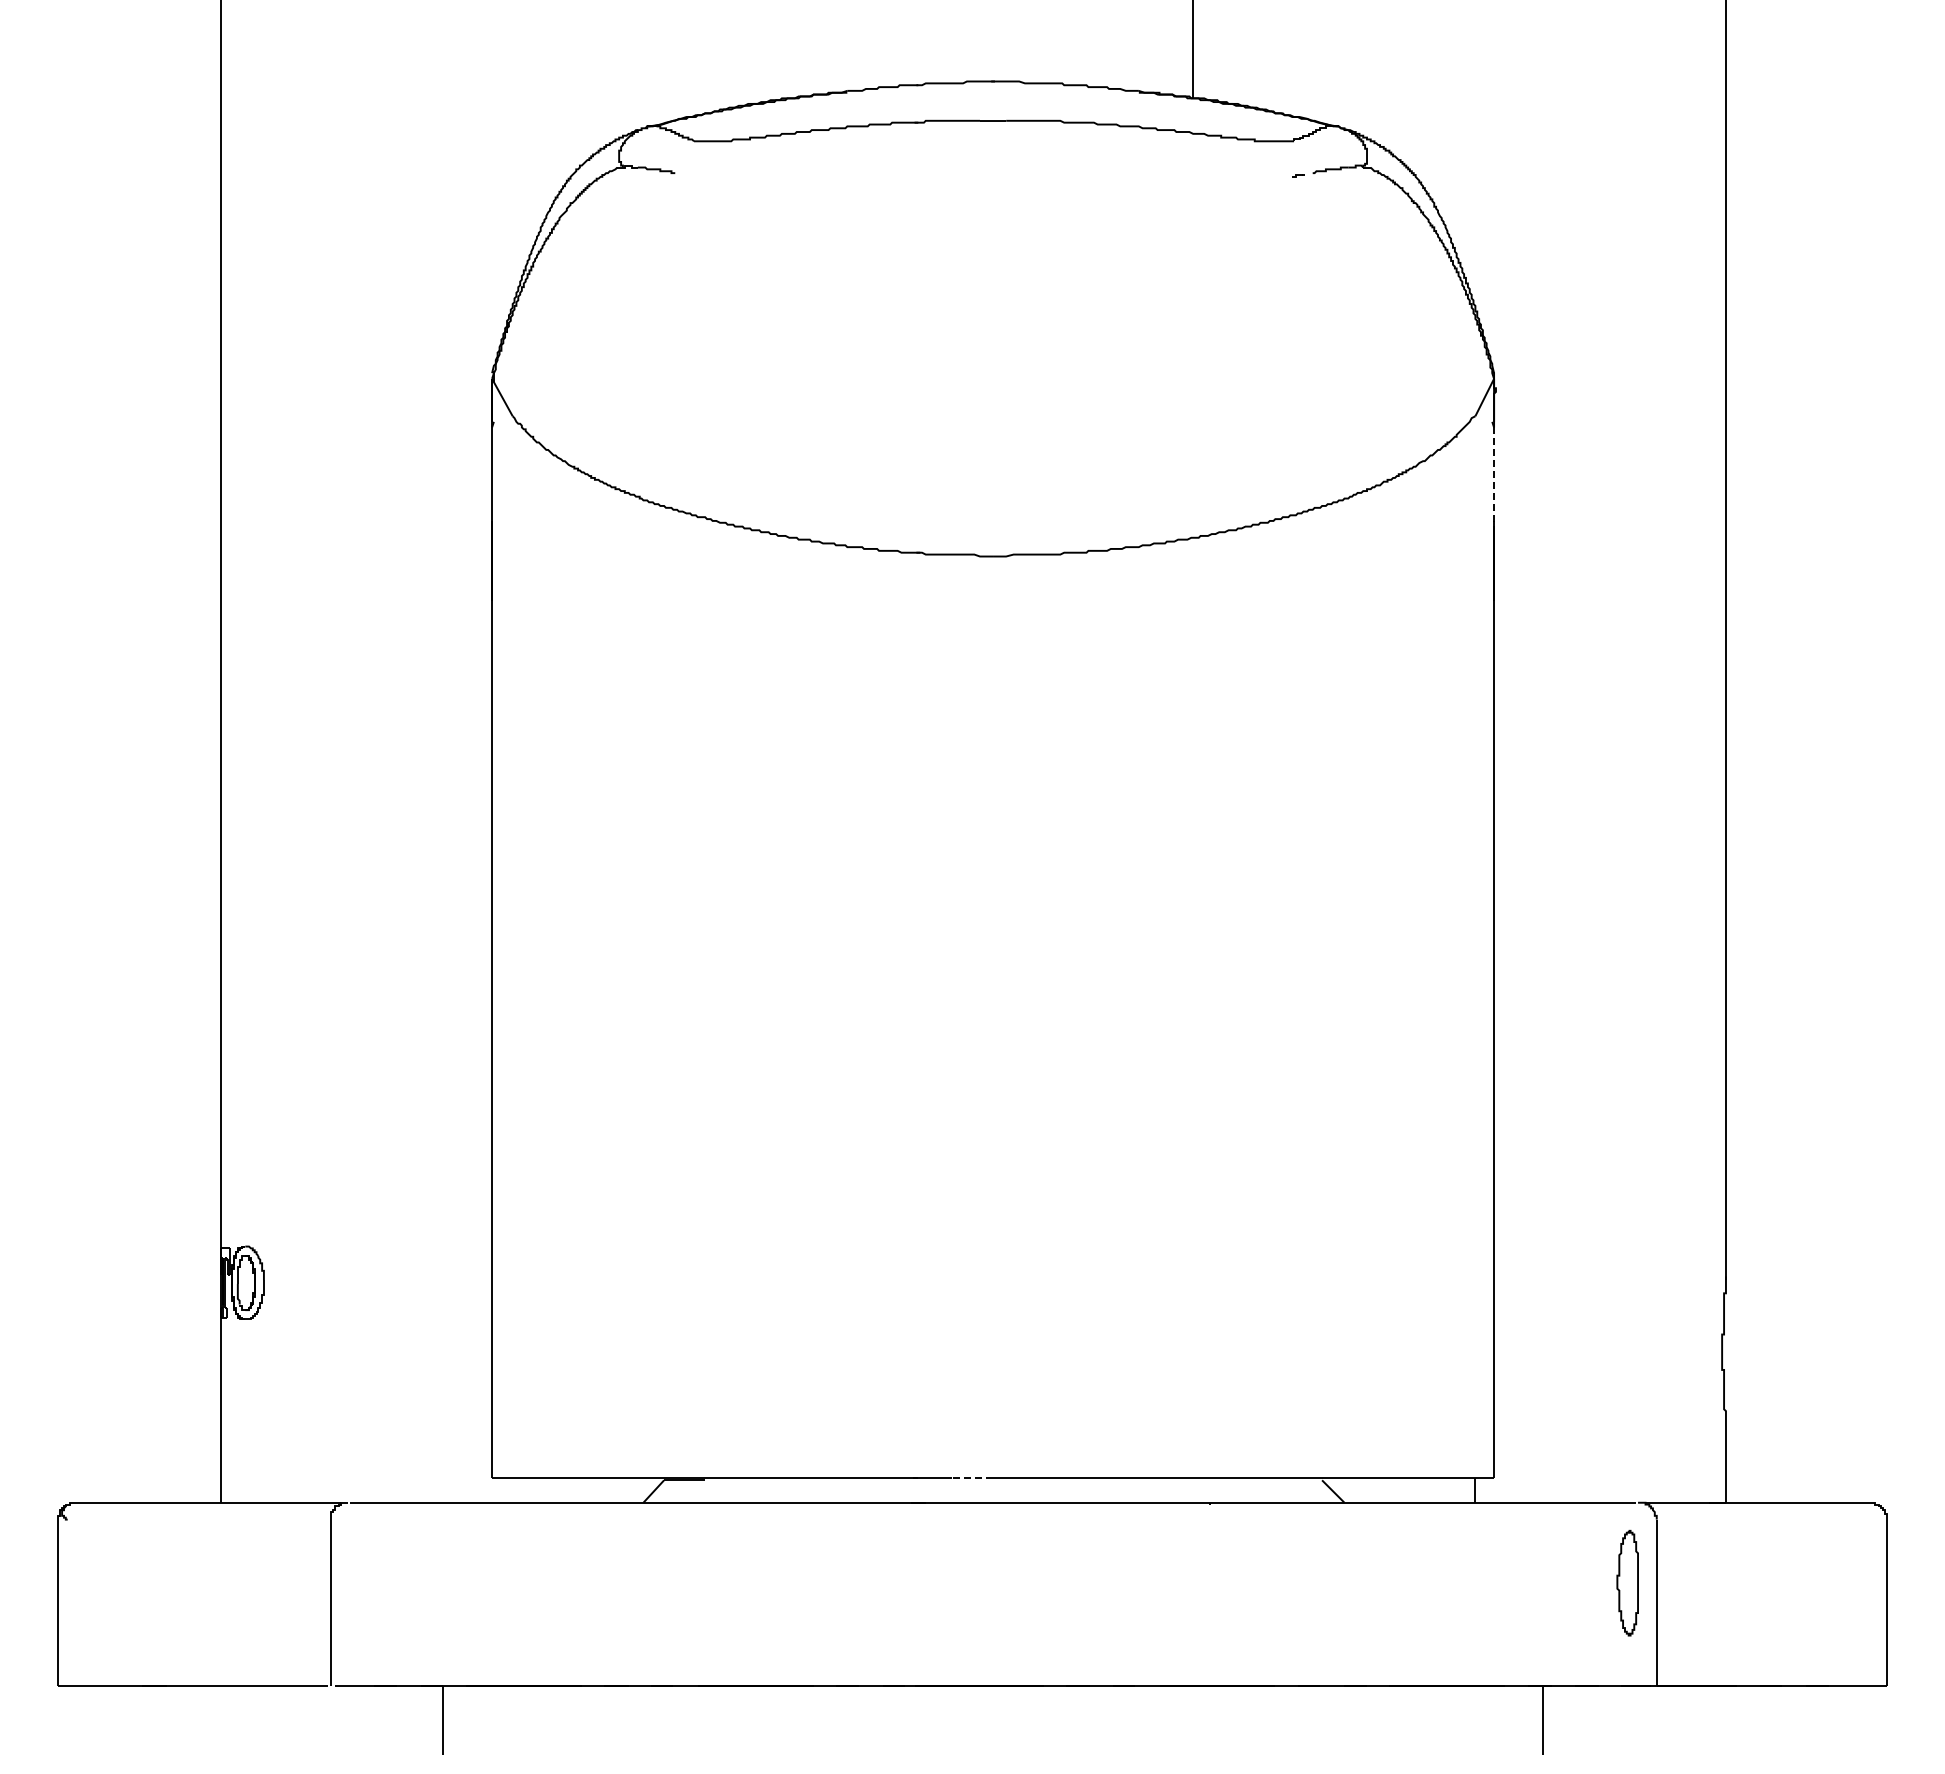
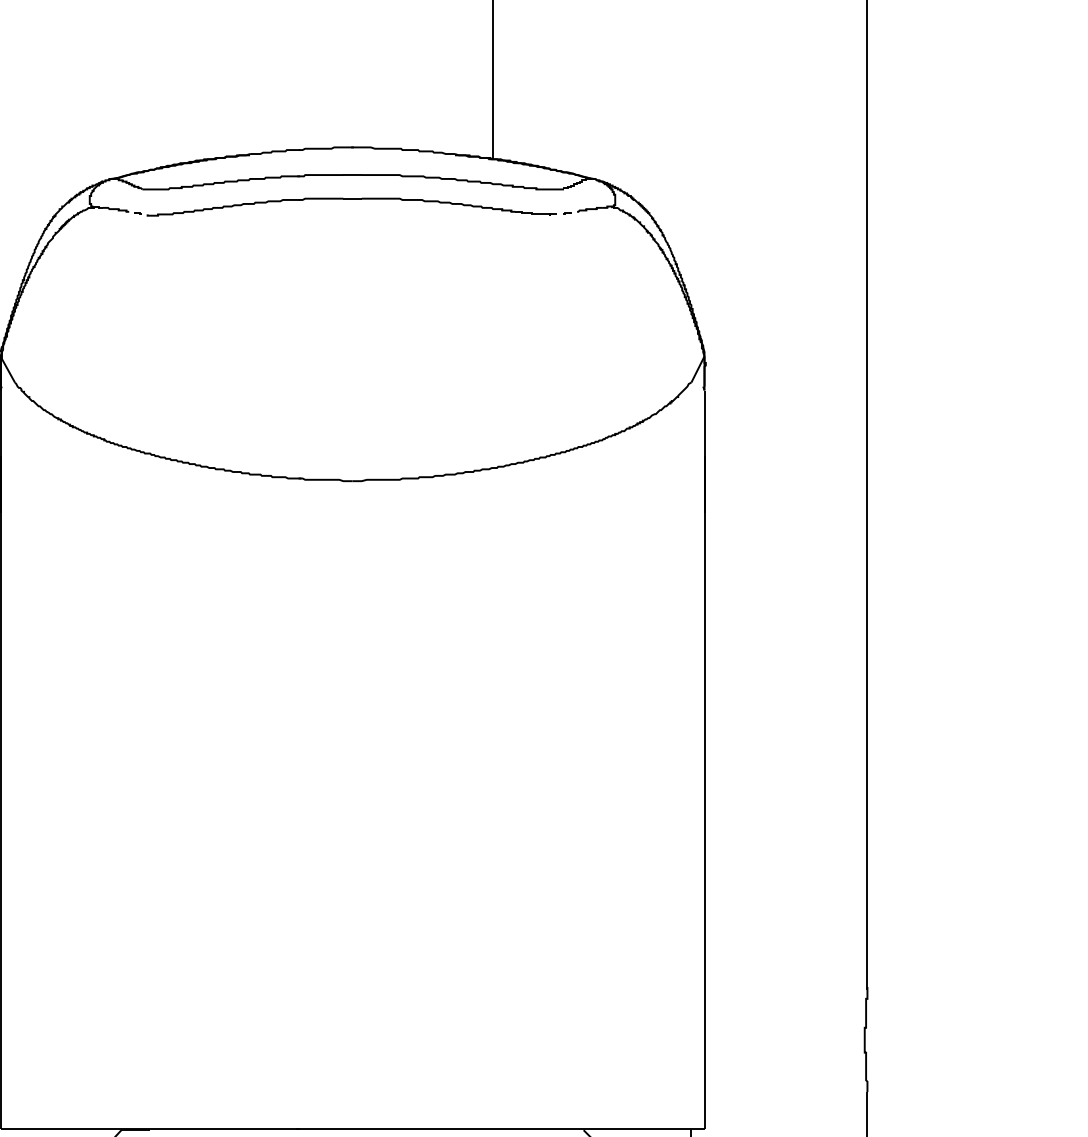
part: (979, 155) -> (342, 199), added
line: (1494, 477) -> (704, 425), dashed -> solid
line: (972, 1478) -> (338, 1128), dashed -> solid

